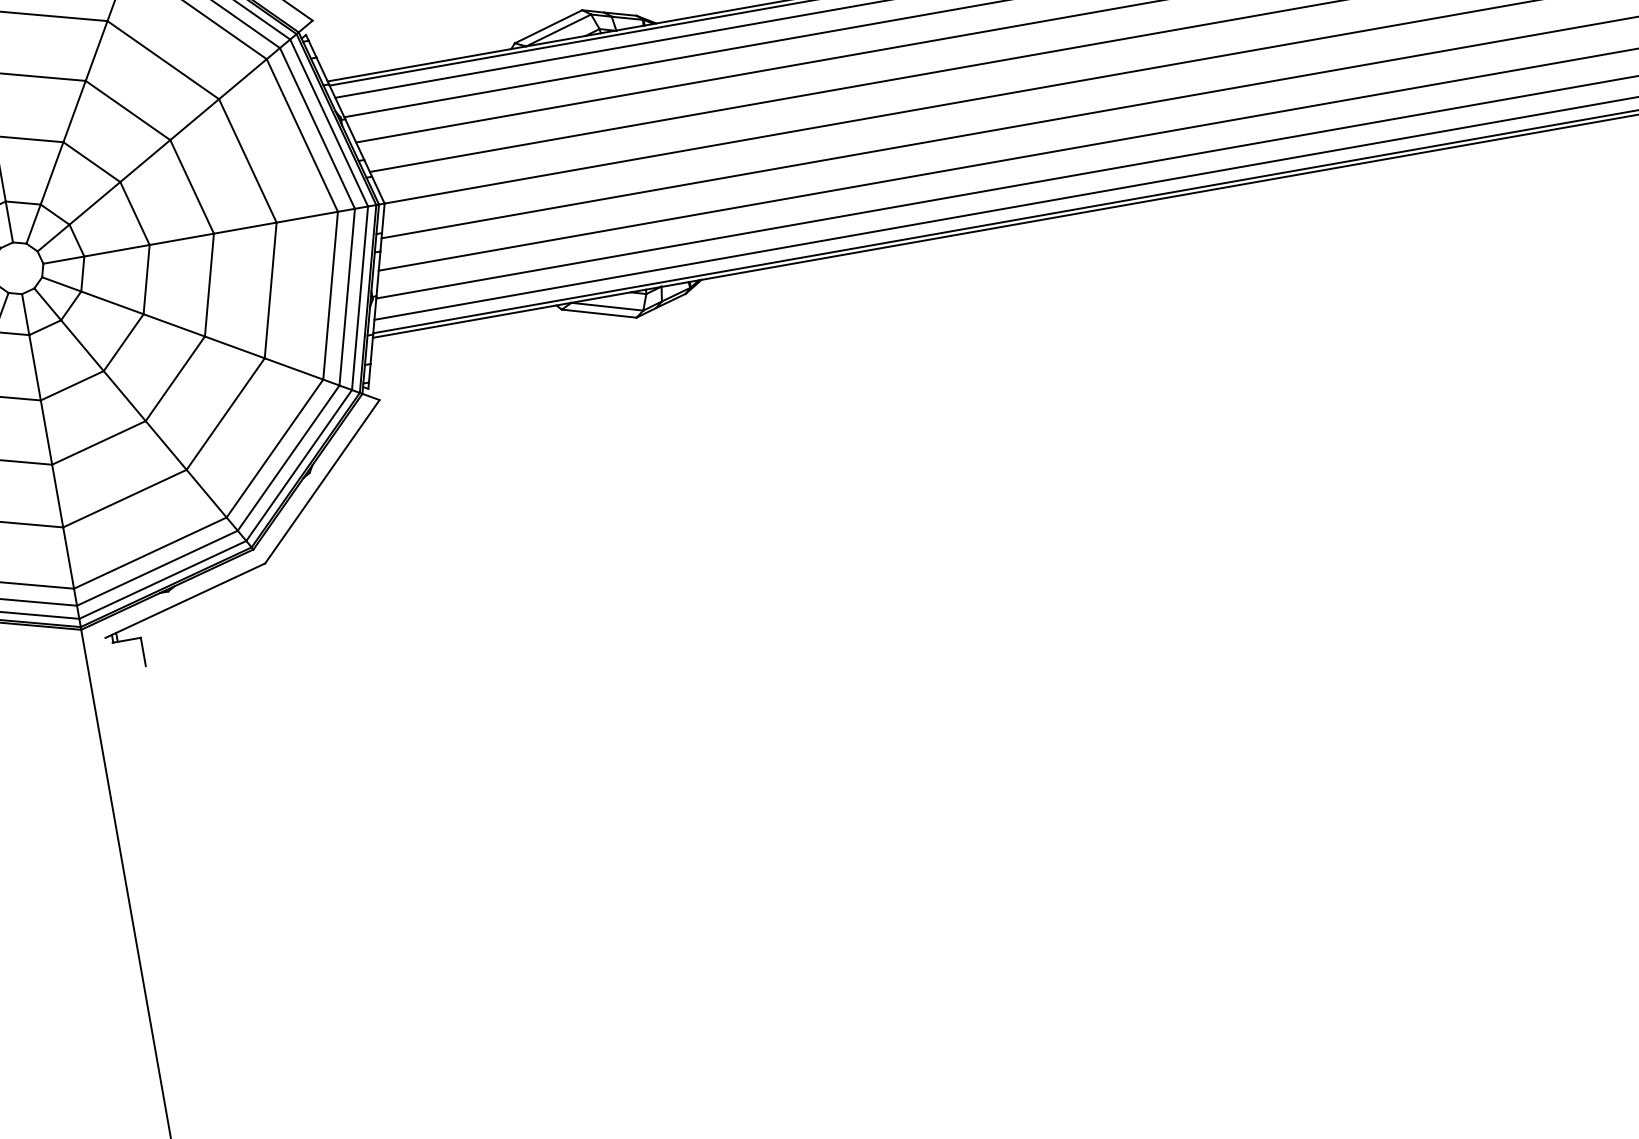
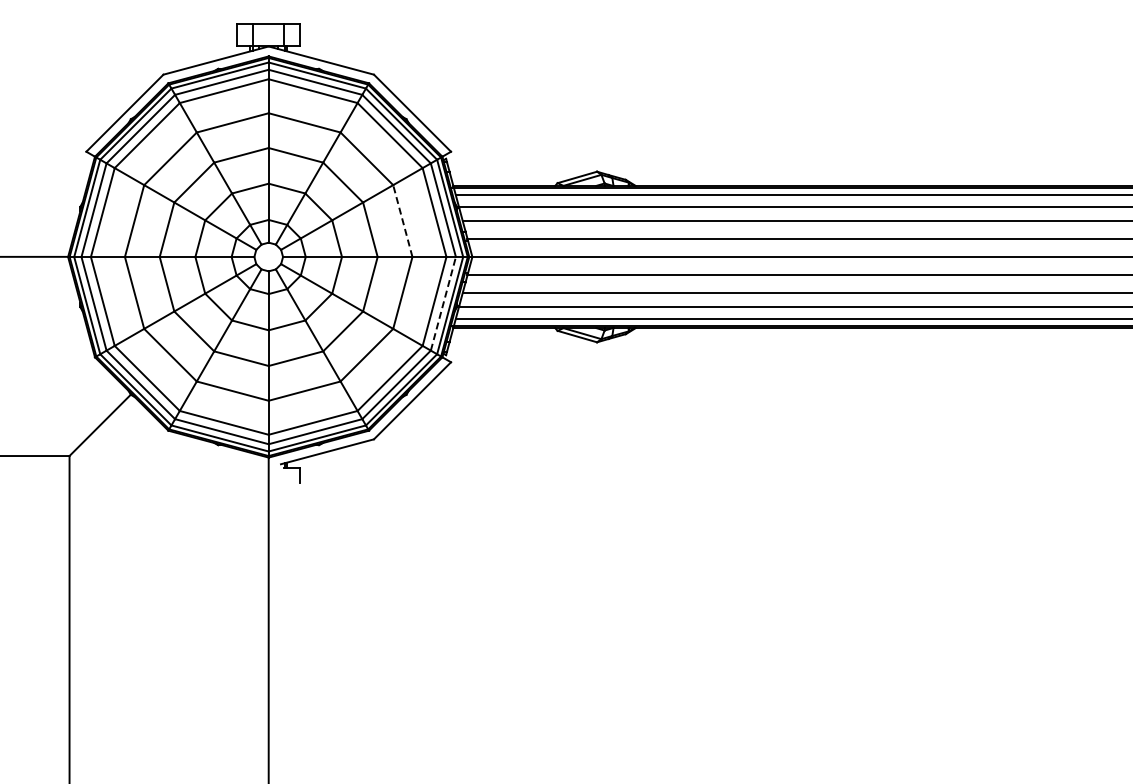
line: (247, 159) -> (402, 220), solid -> dashed
line: (347, 296) -> (443, 303), solid -> dashed

